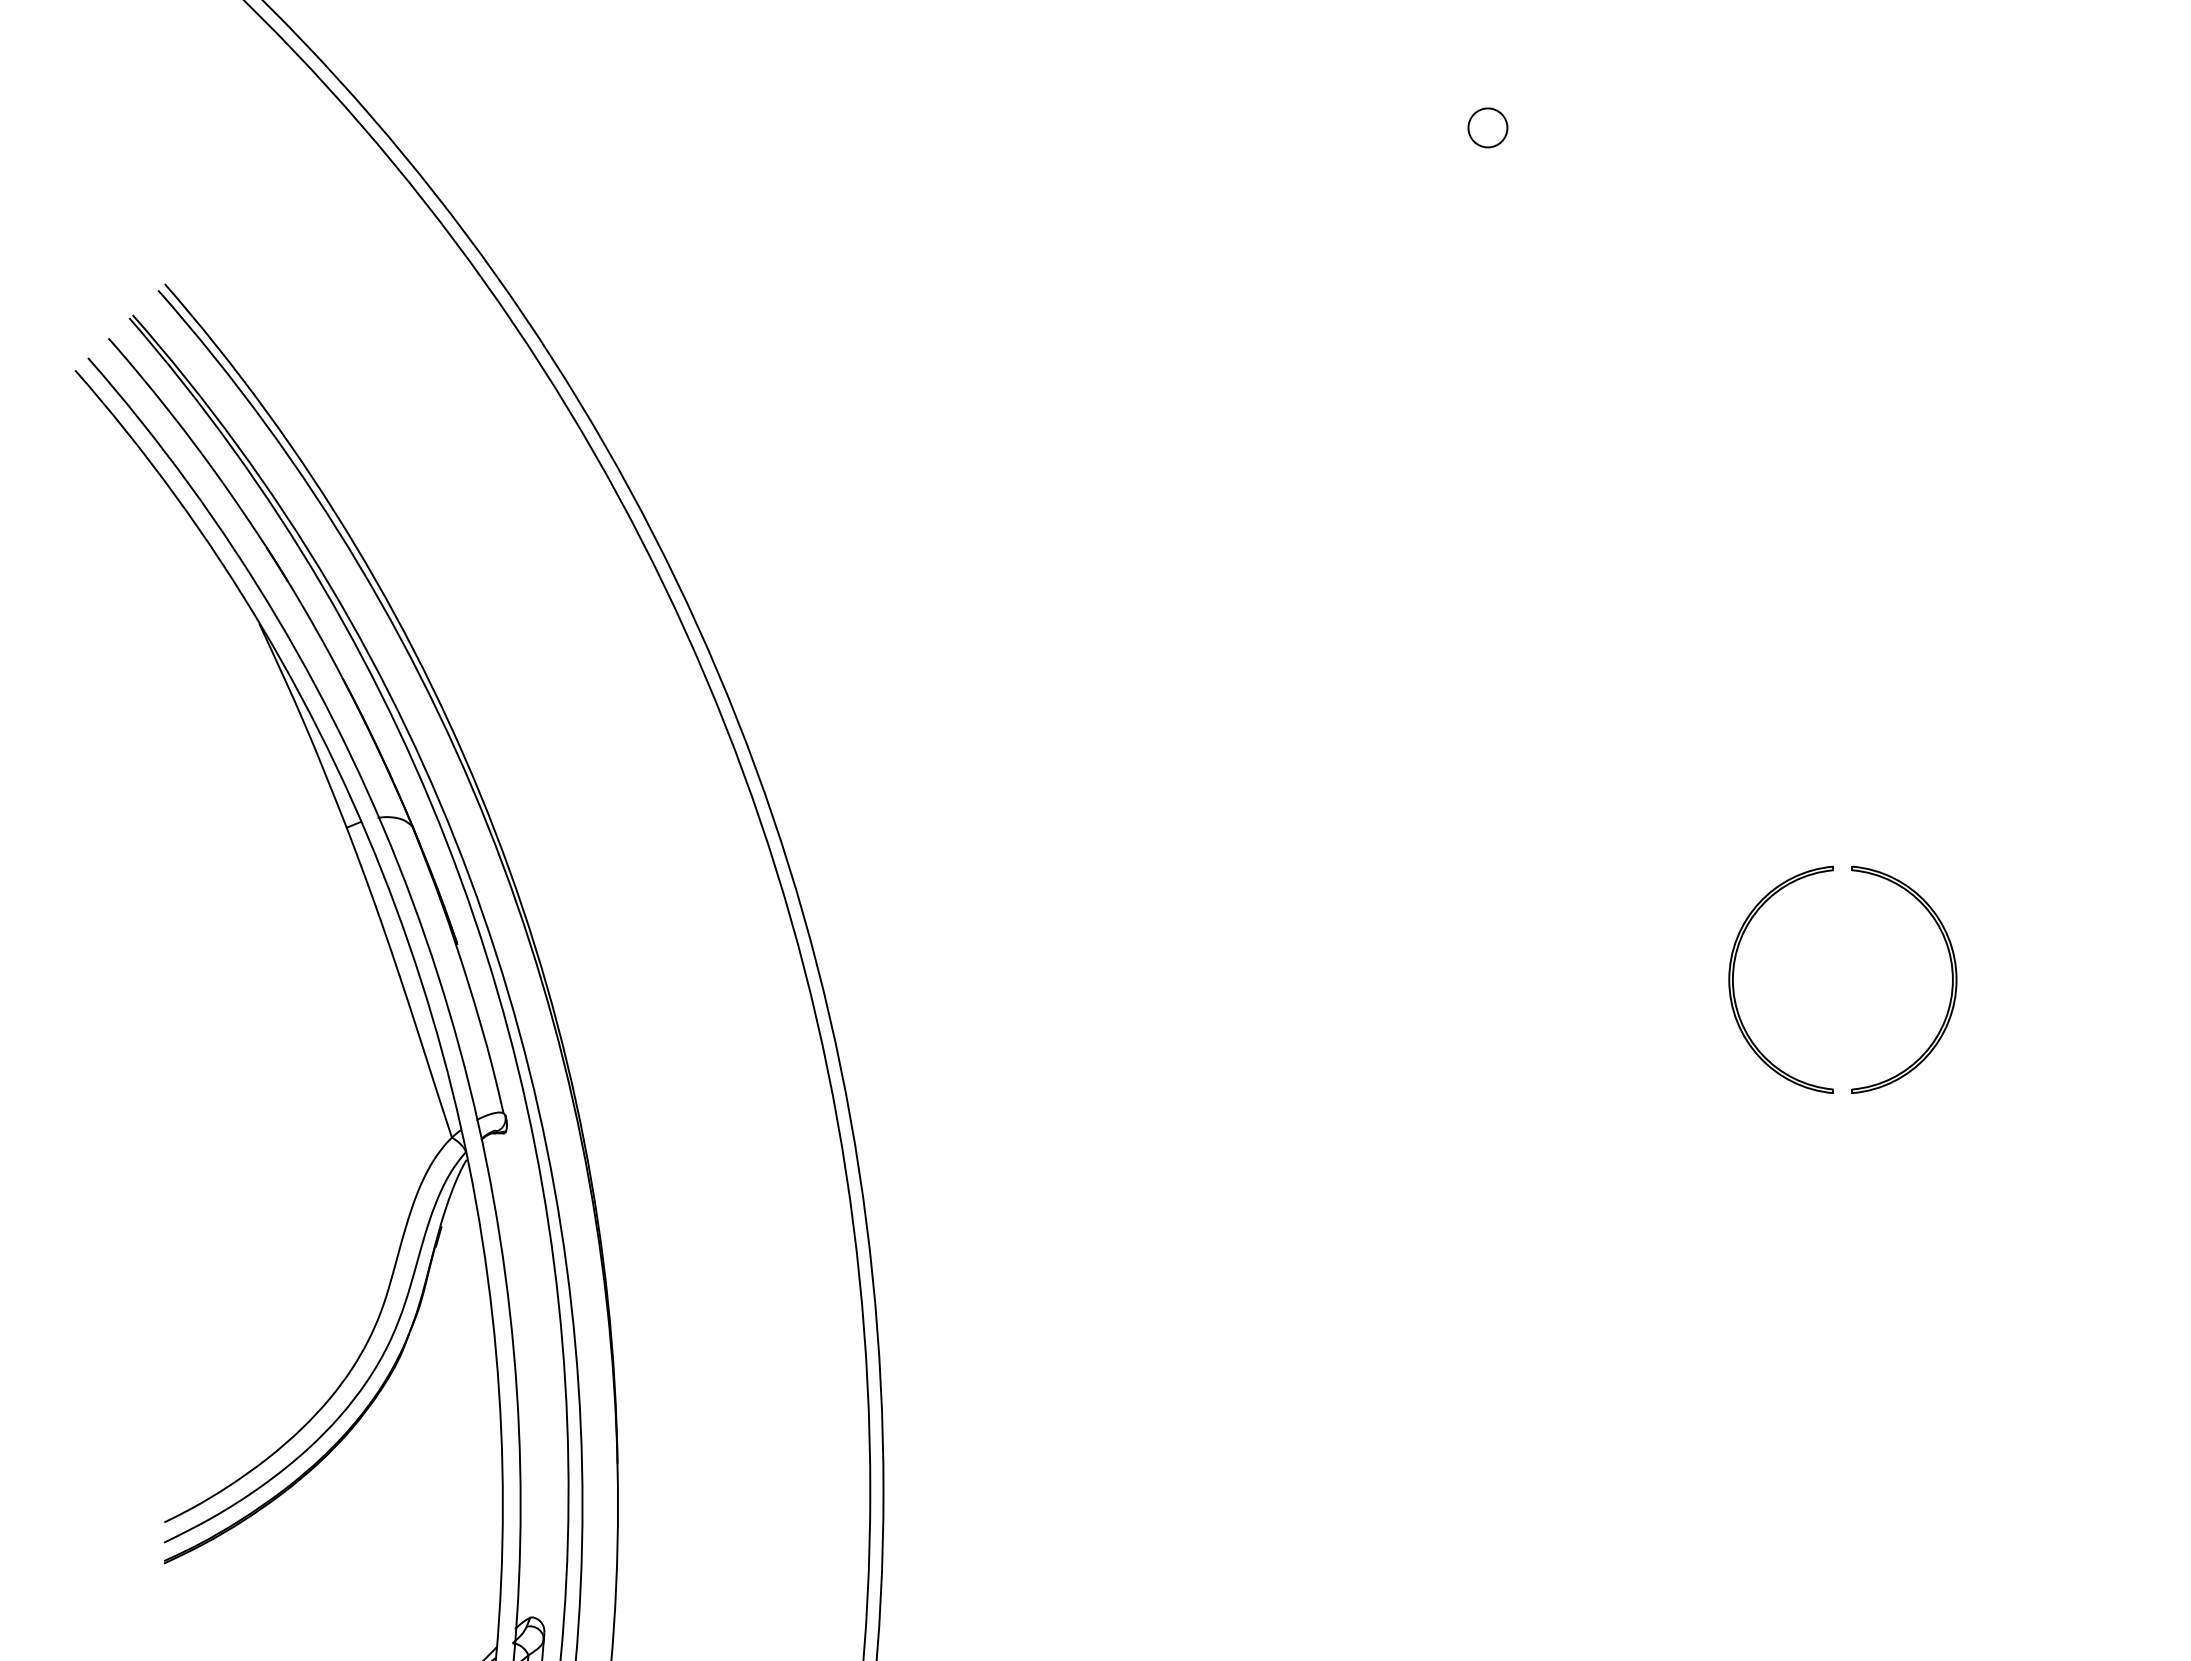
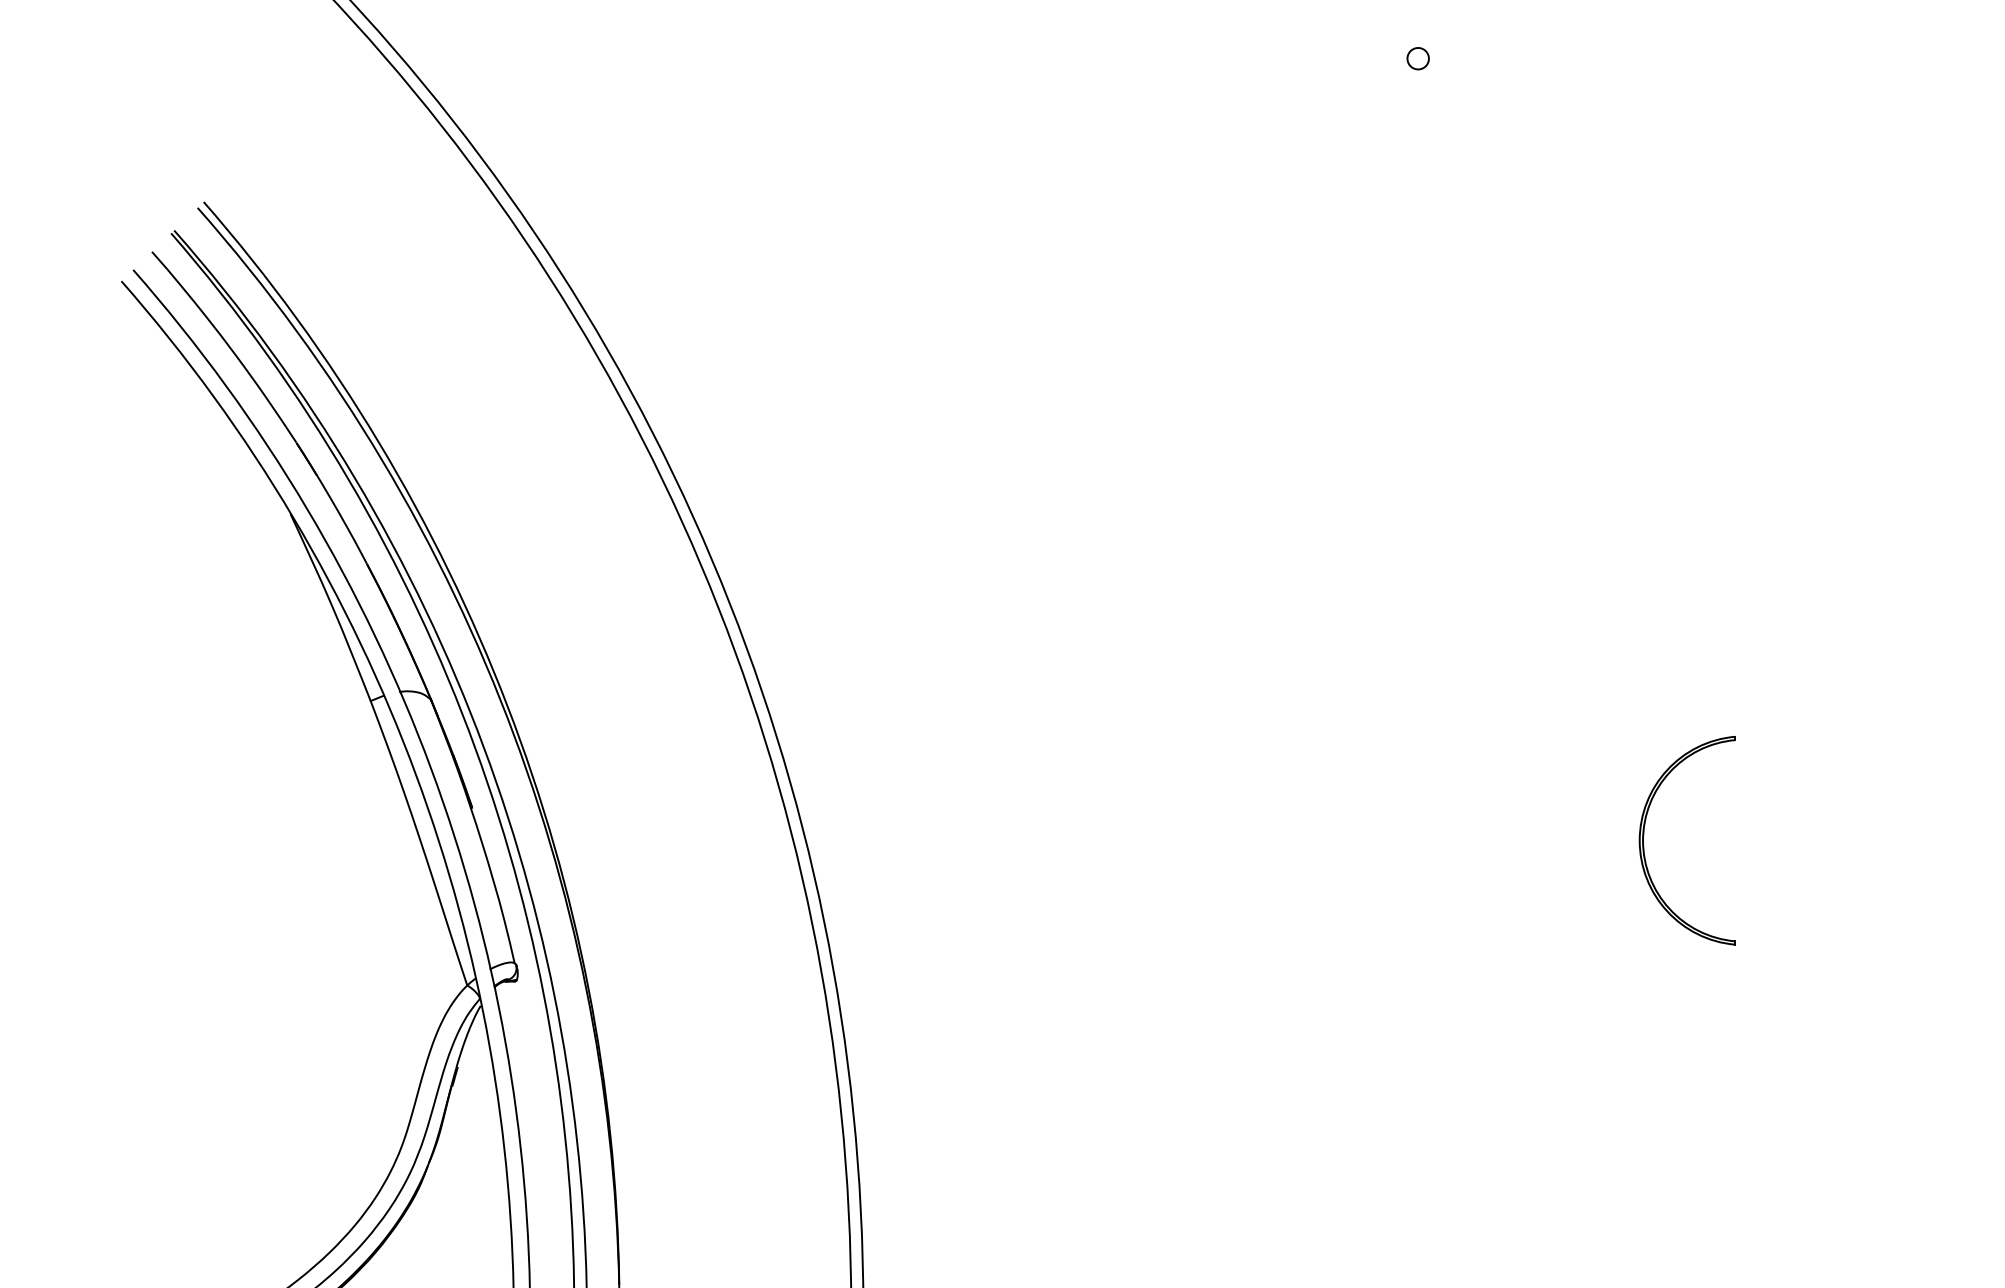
circle: (1487, 127) -> (1417, 58), size x0.6
part: (1951, 974) -> (1843, 835), removed

